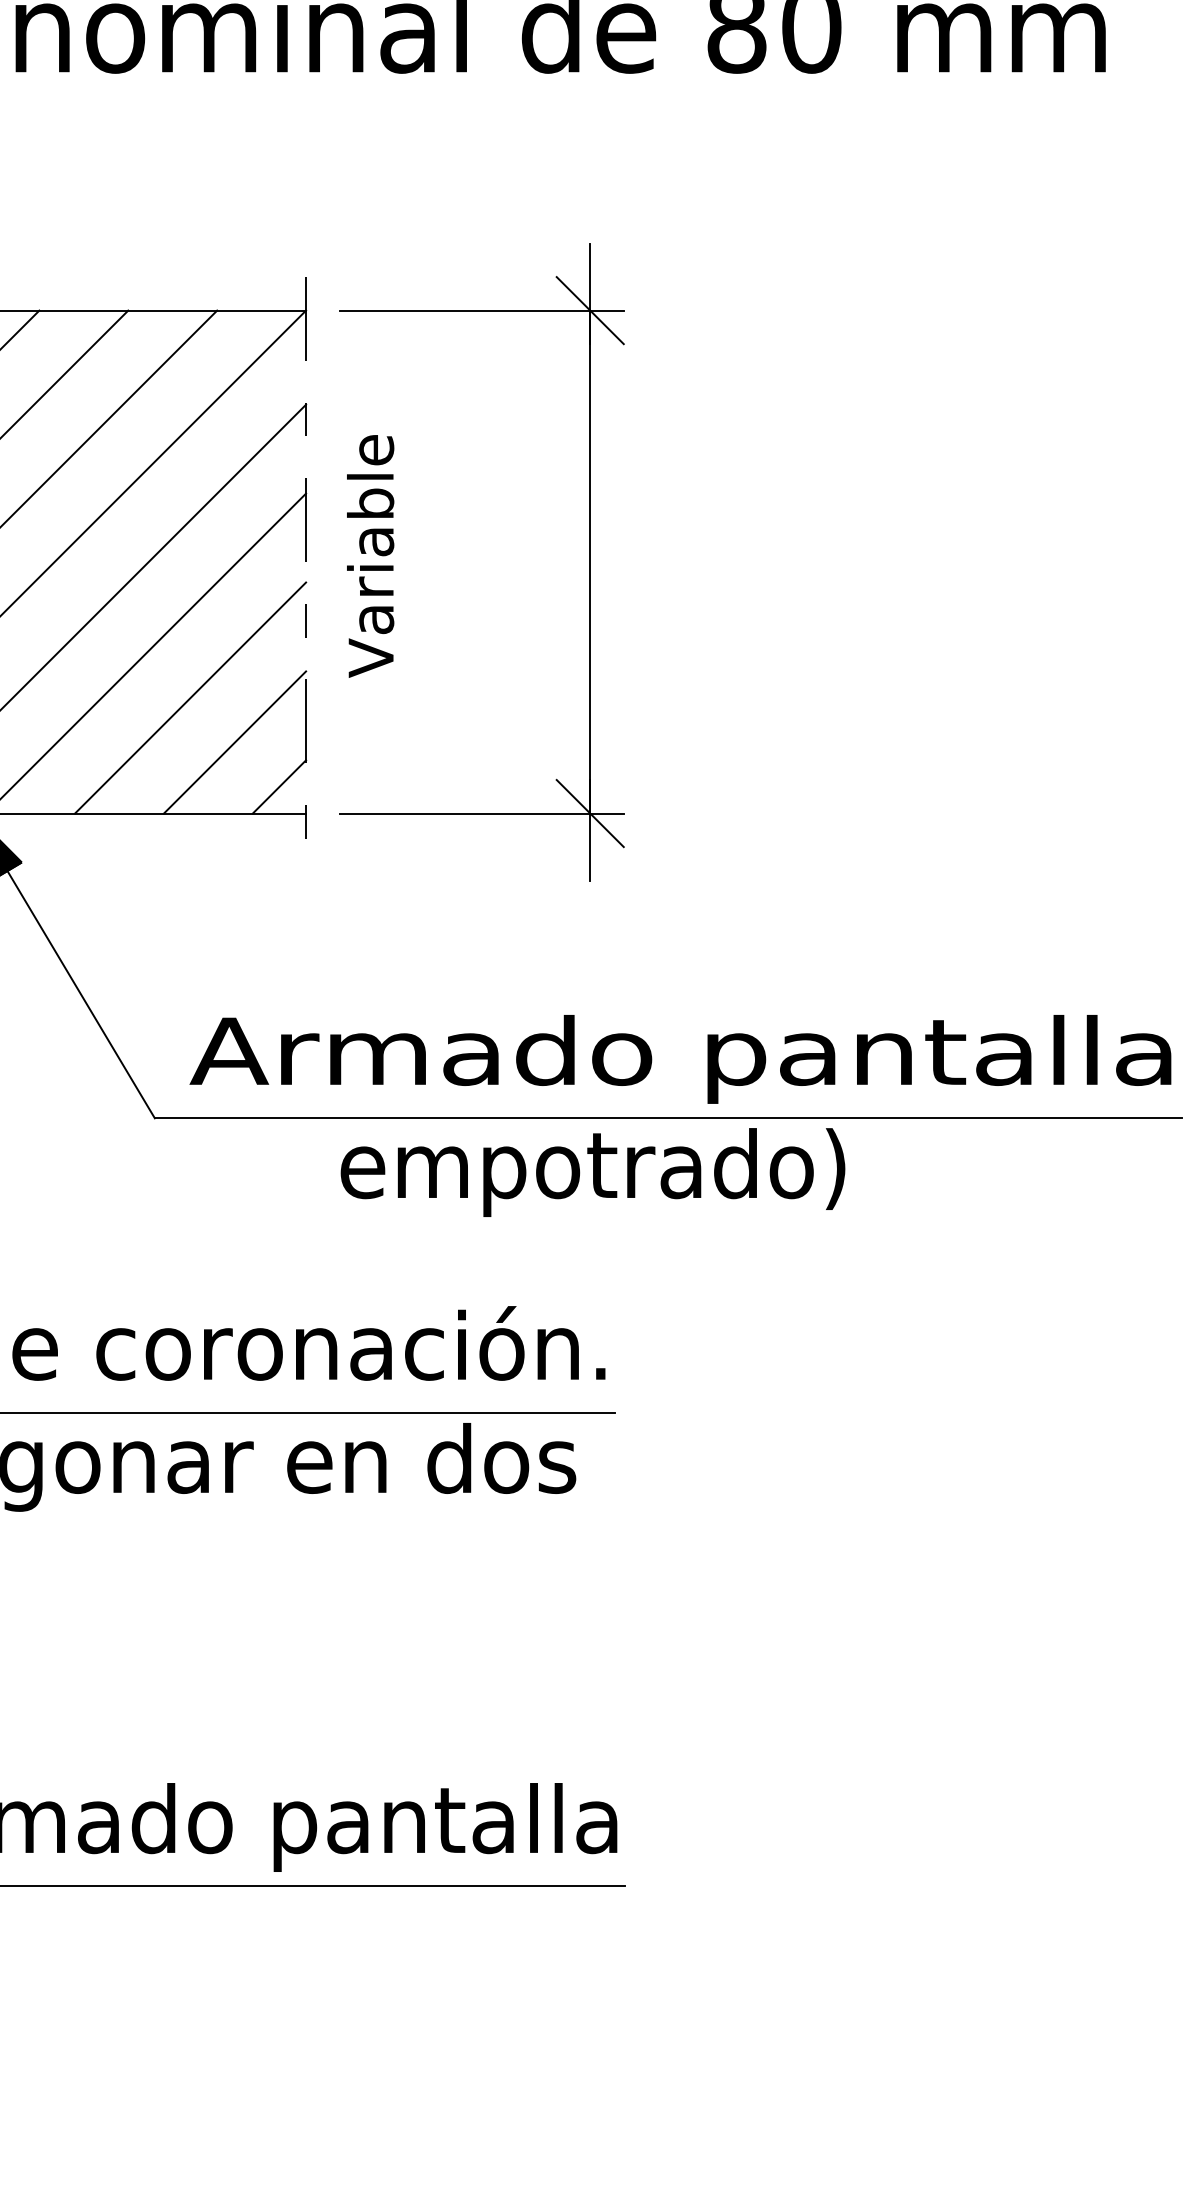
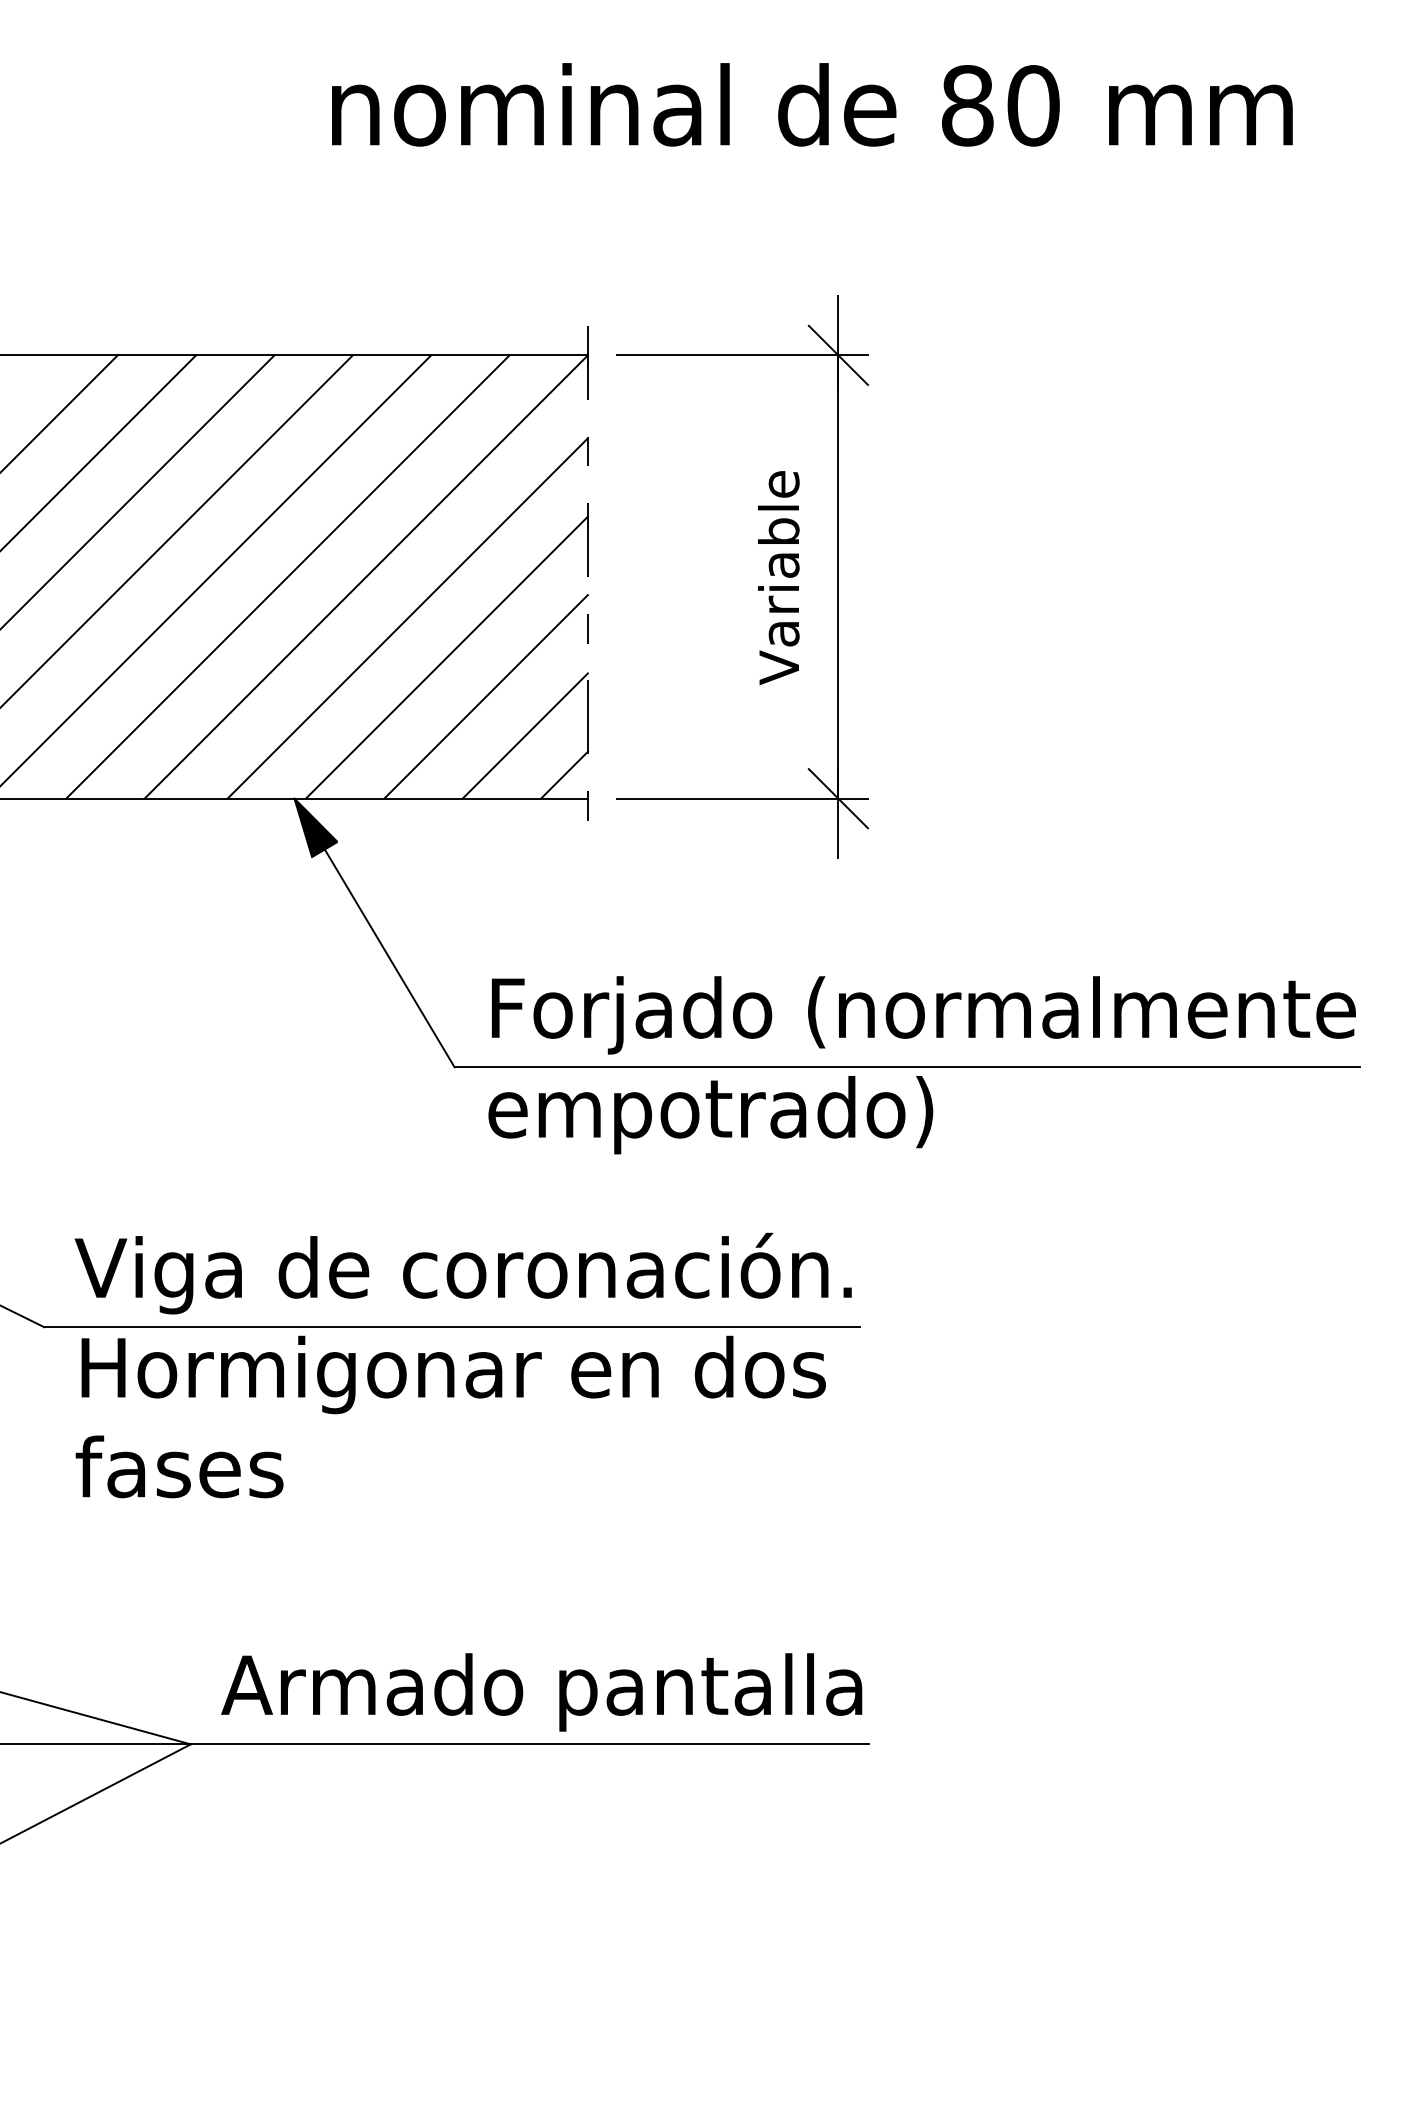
text: (370, 556) -> (778, 578), moved
text: (683, 1059) -> (920, 1015), Armado pantalla -> Forjado (normalmente
text: (592, 1172) -> (710, 1115), moved

